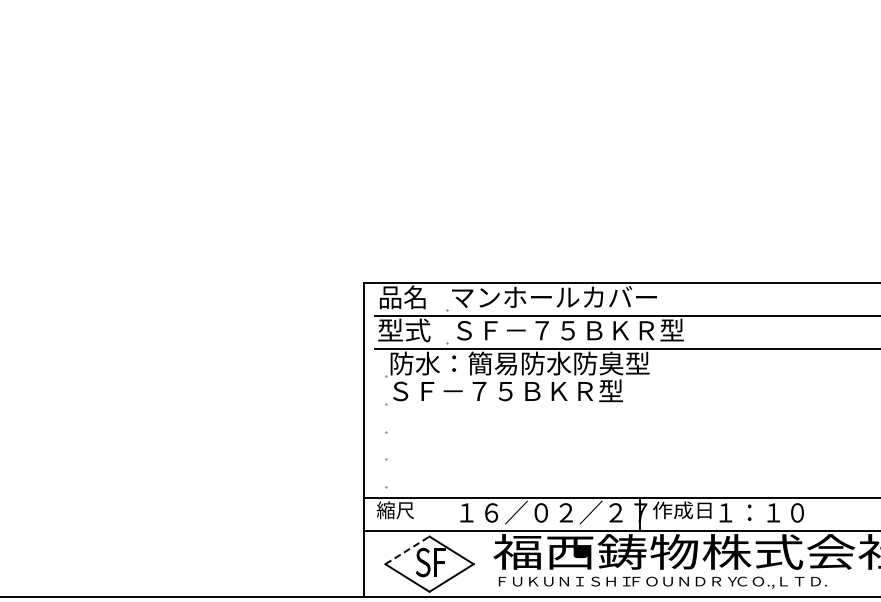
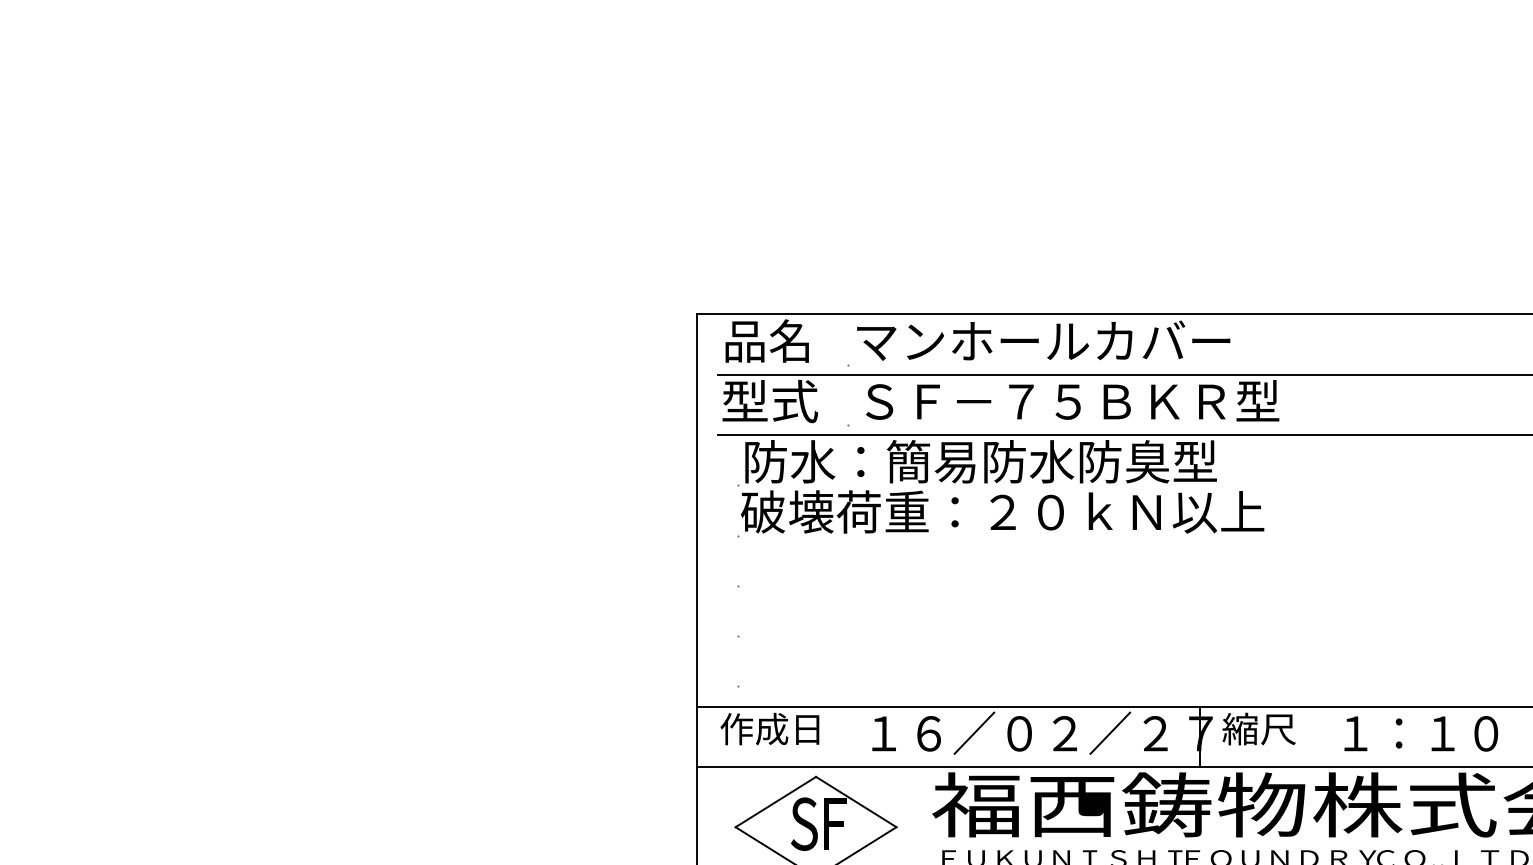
text: (531, 390) -> (1001, 510), ＳＦ－７５ＢＫＲ型 -> 破壊荷重：２０ｋＮ以上
text: (403, 510) -> (768, 729), 縮尺 -> 作成日
text: (681, 510) -> (1274, 729), 作成日 -> 縮尺
line: (407, 550) -> (775, 802), dashed -> solid

